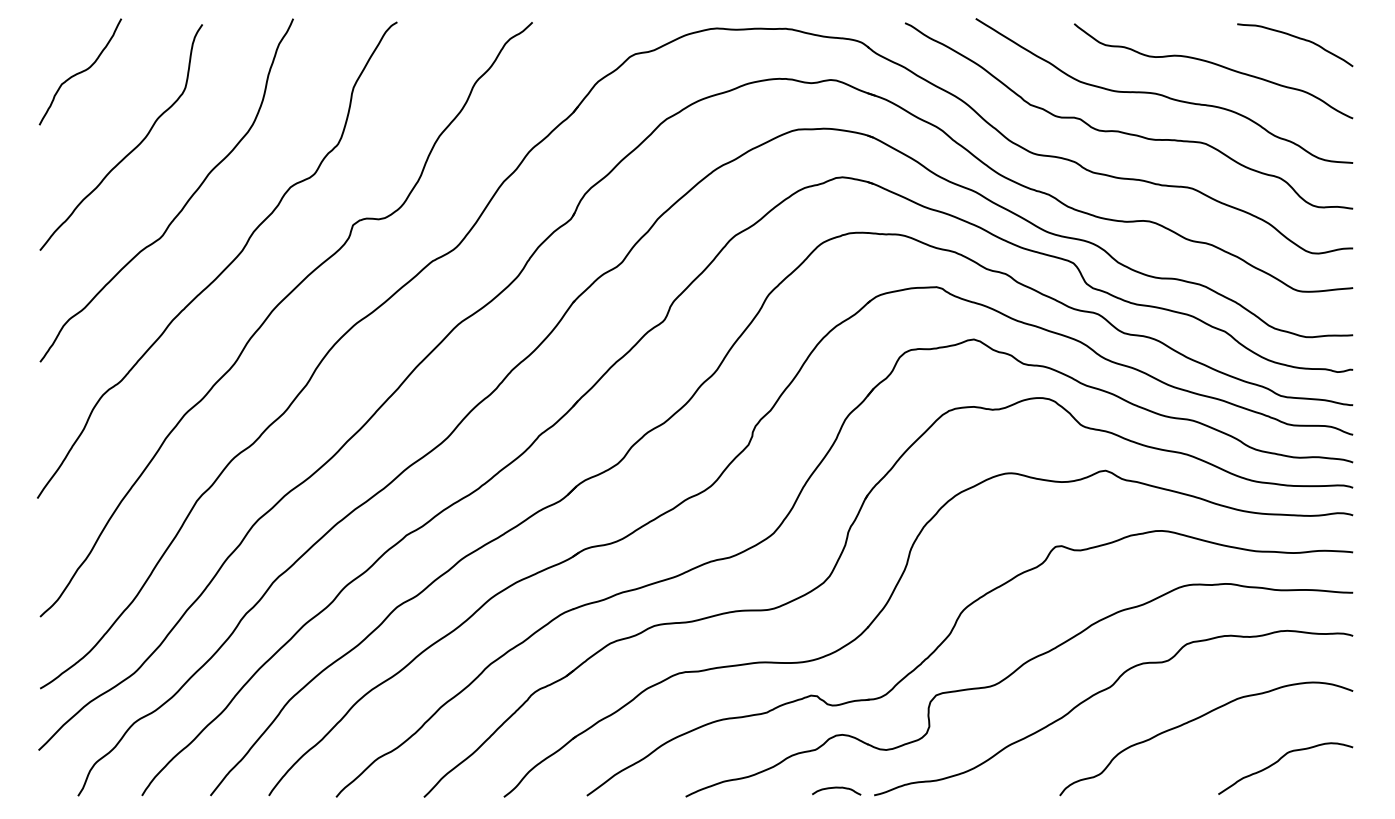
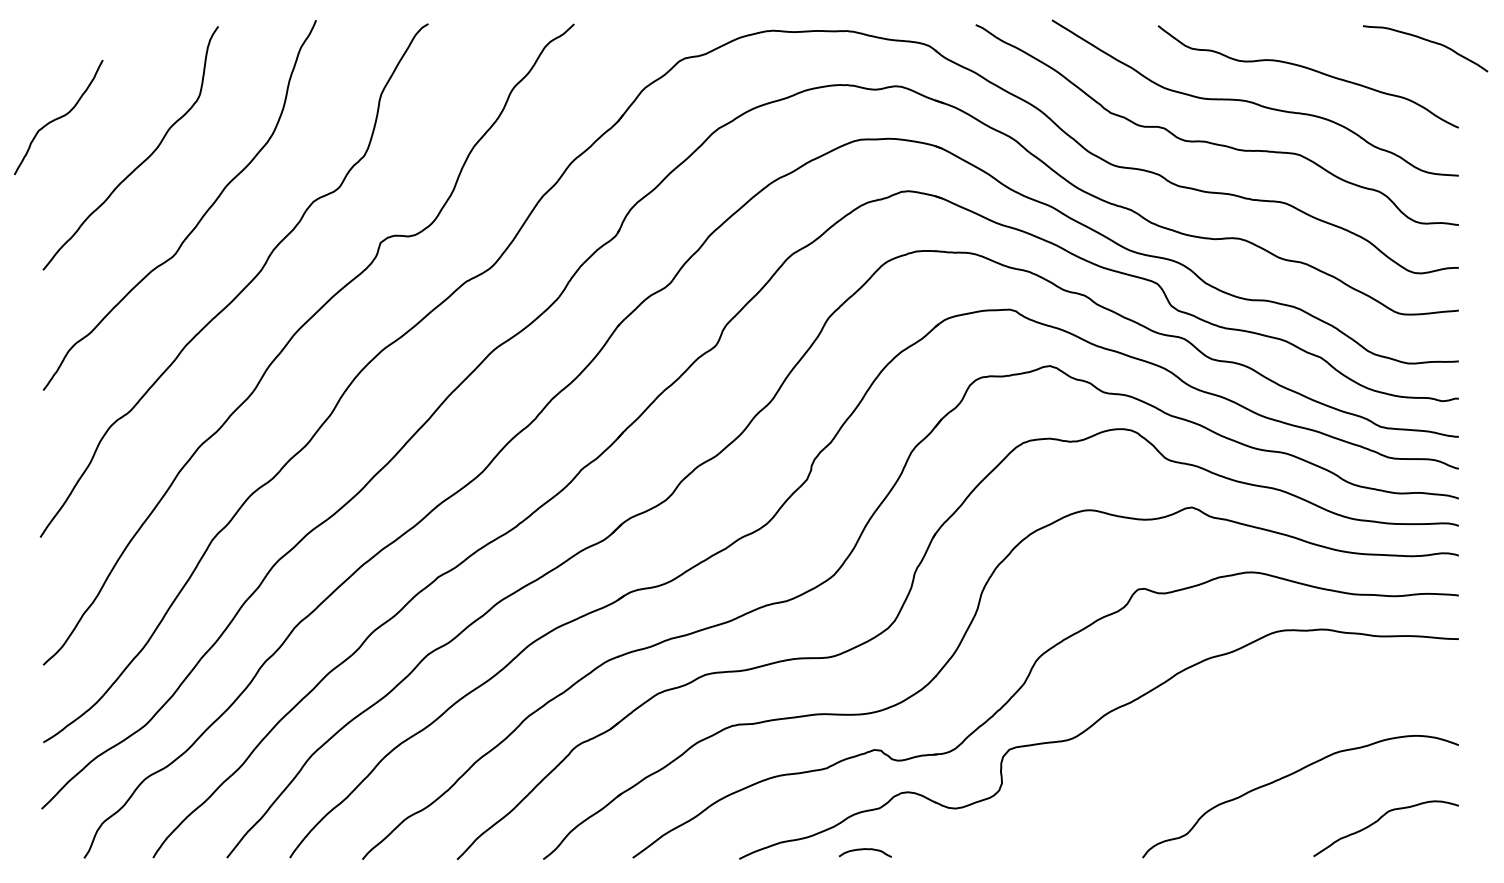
curve: (1296, 38) -> (1426, 41), moved
curve: (80, 71) -> (58, 116), moved
curve: (1103, 691) -> (1189, 745), removed
curve: (836, 788) -> (865, 850), moved

